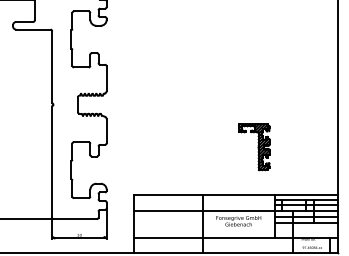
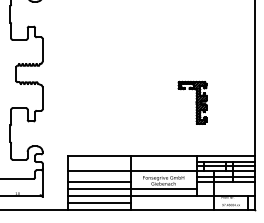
part: (254, 147) -> (192, 103), moved
line: (168, 222) -> (99, 181), added
line: (204, 229) -> (132, 188), added
line: (168, 245) -> (99, 203), added

